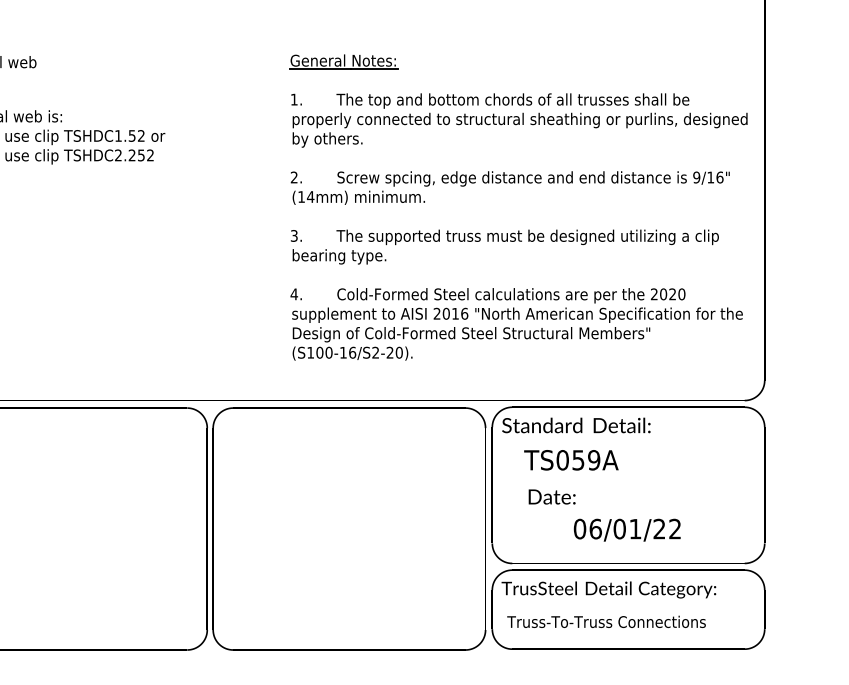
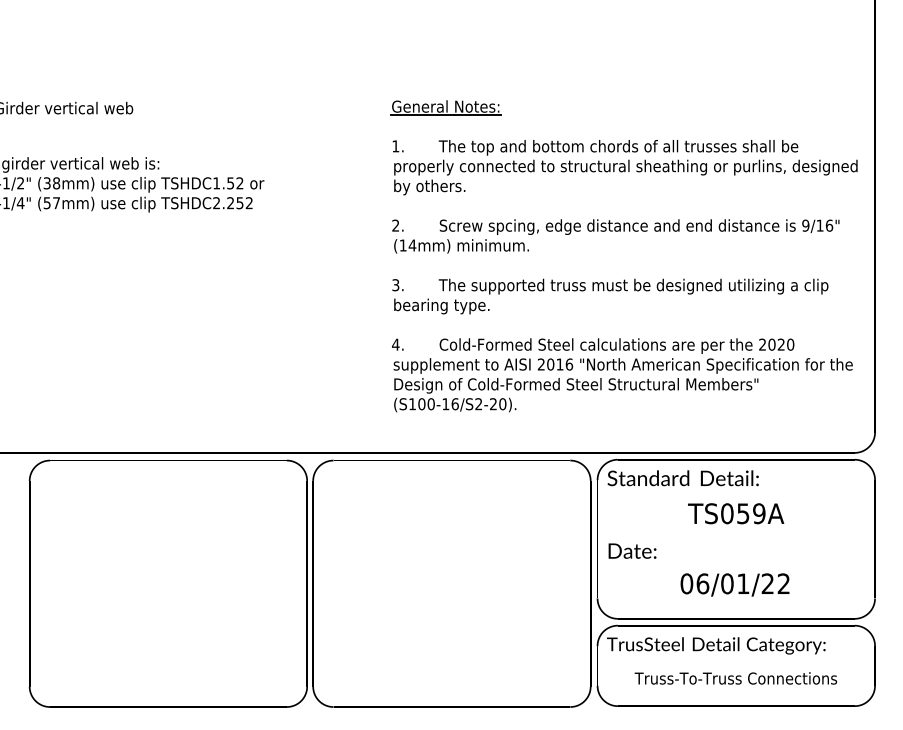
text: (571, 460) -> (736, 513), moved
text: (552, 496) -> (632, 550), moved
text: (606, 622) -> (735, 678), moved

